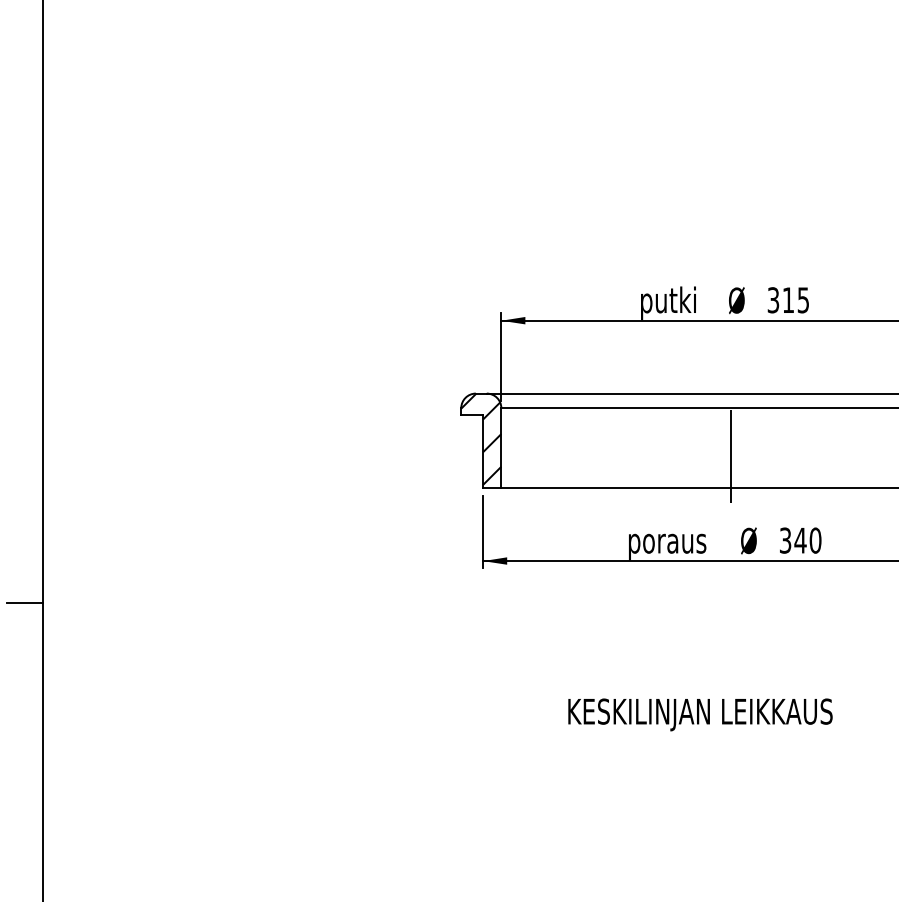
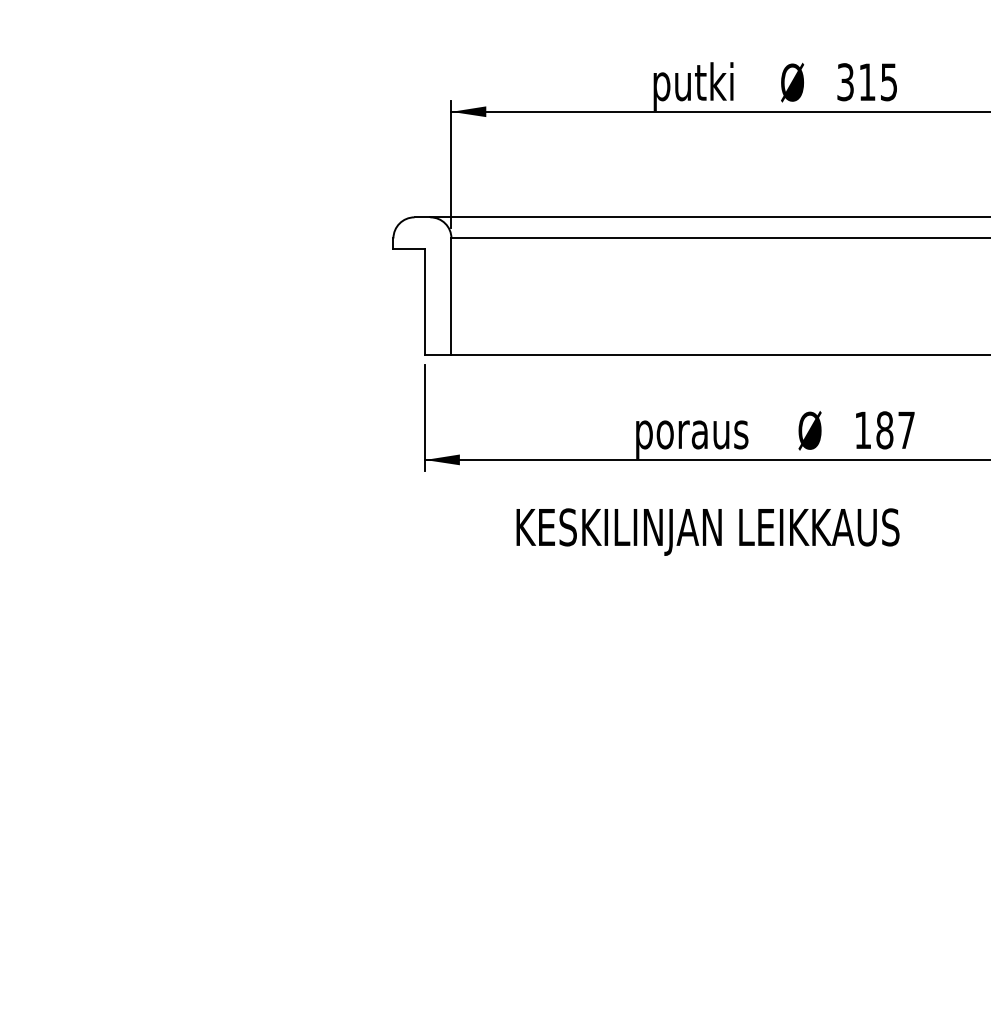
hatch: (481, 438) -> (422, 282), removed
line: (730, 447) -> (783, 295), removed
text: (800, 540) -> (884, 430), 340 -> 187
text: (700, 714) -> (708, 531), moved

